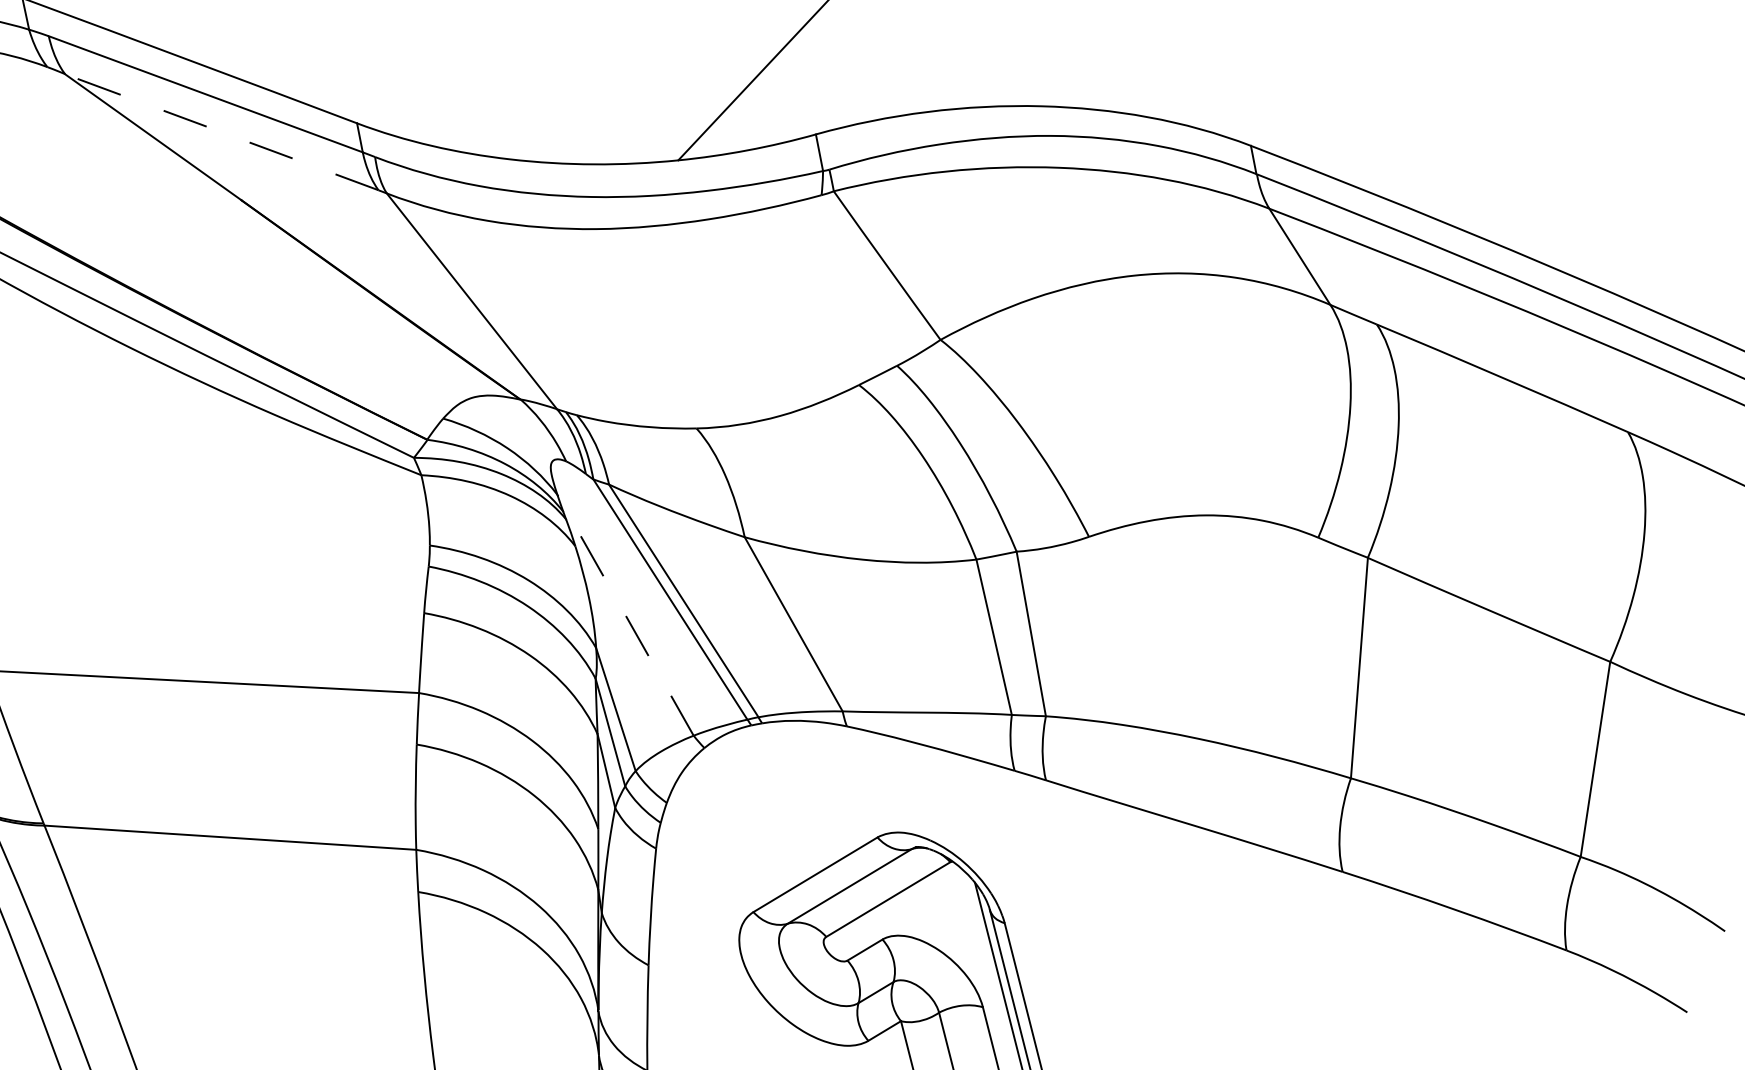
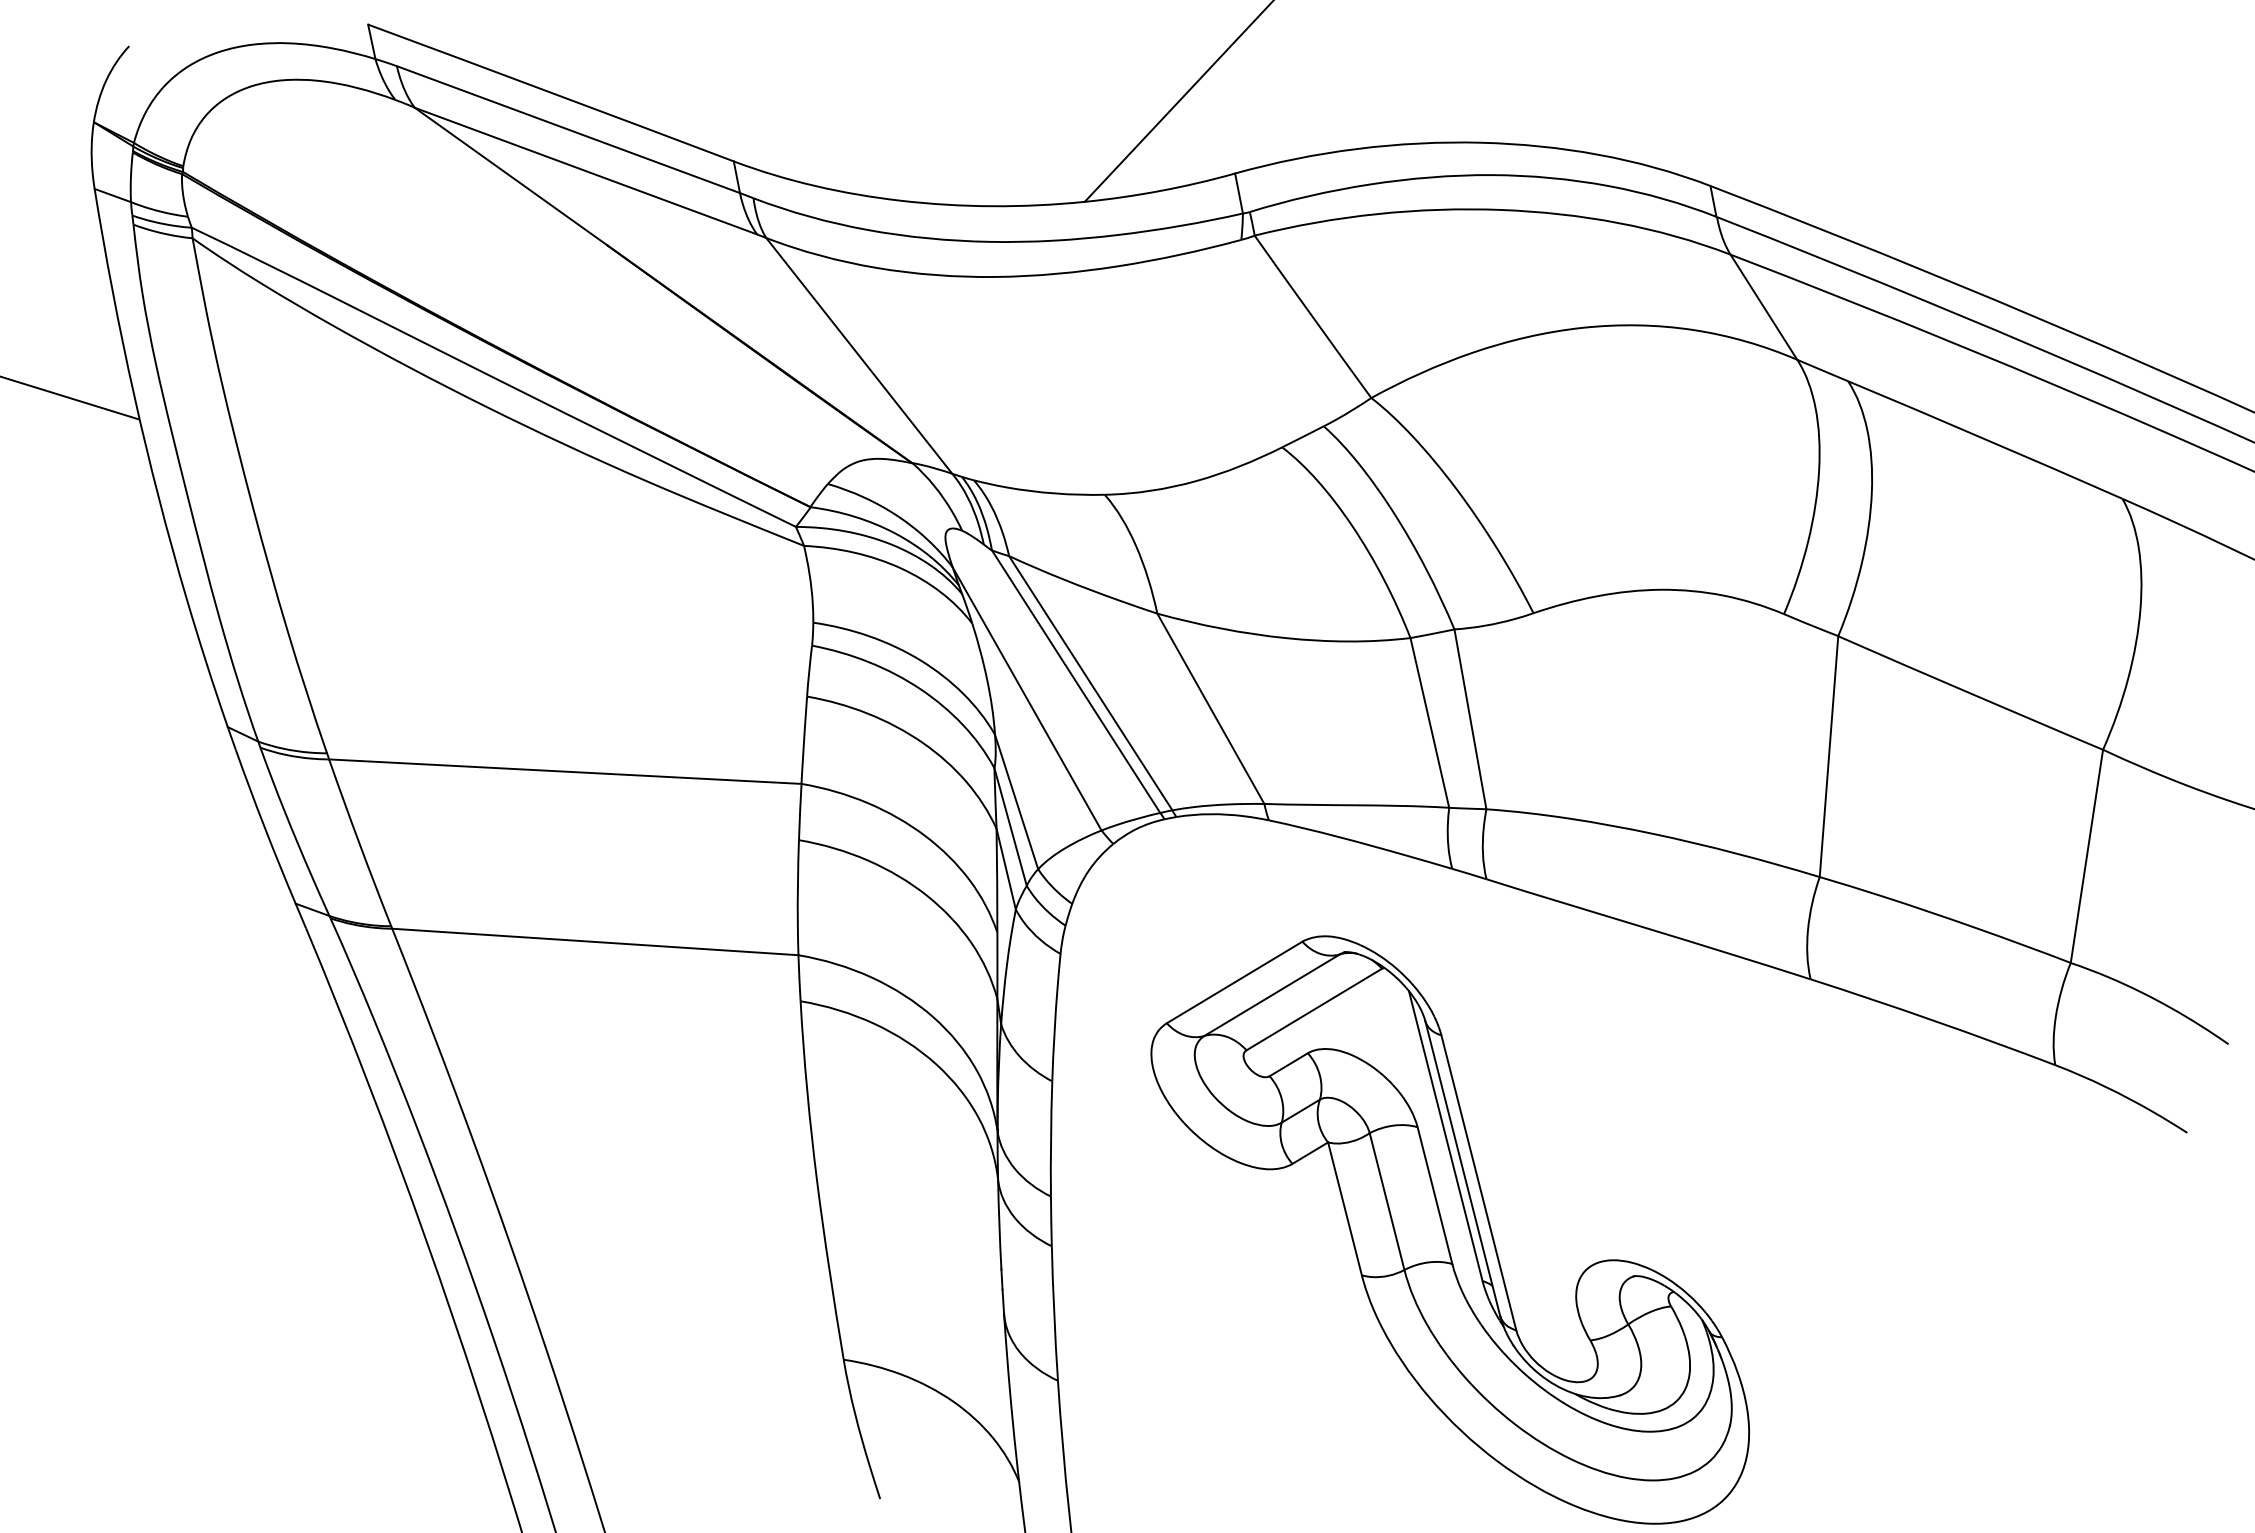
line: (222, 132) -> (586, 171), dashed -> solid
line: (624, 614) -> (1026, 698), dashed -> solid

